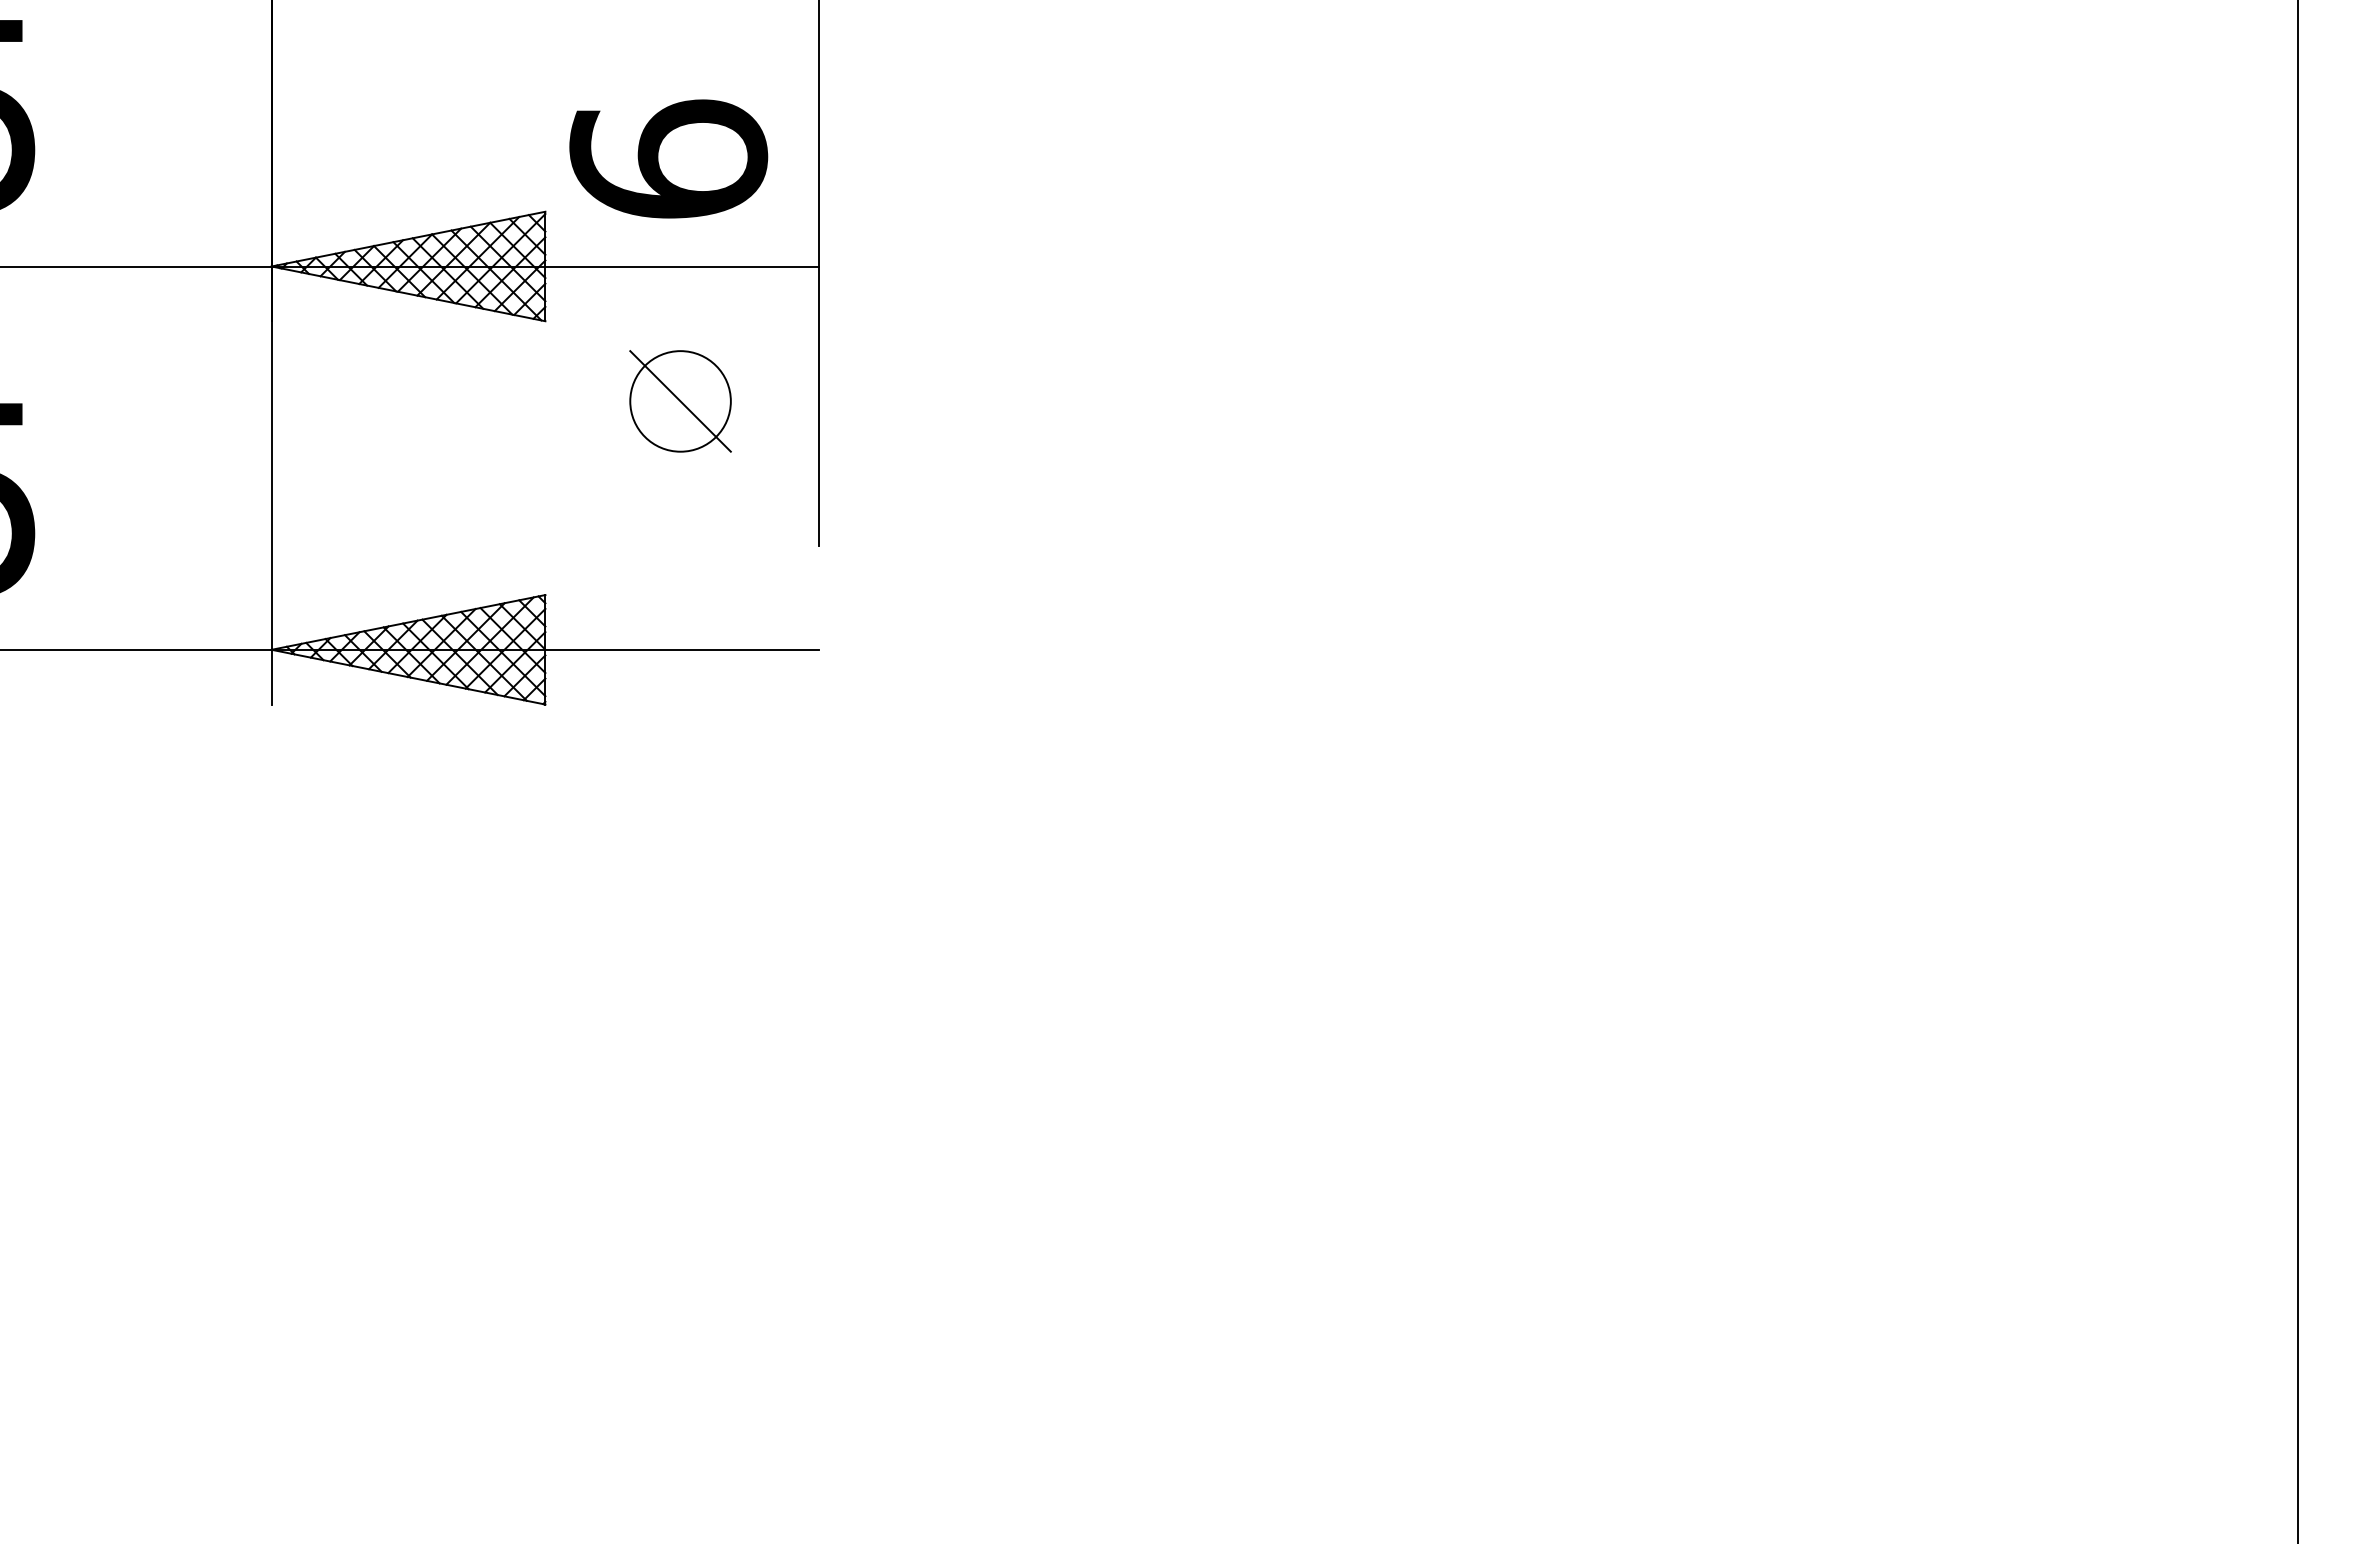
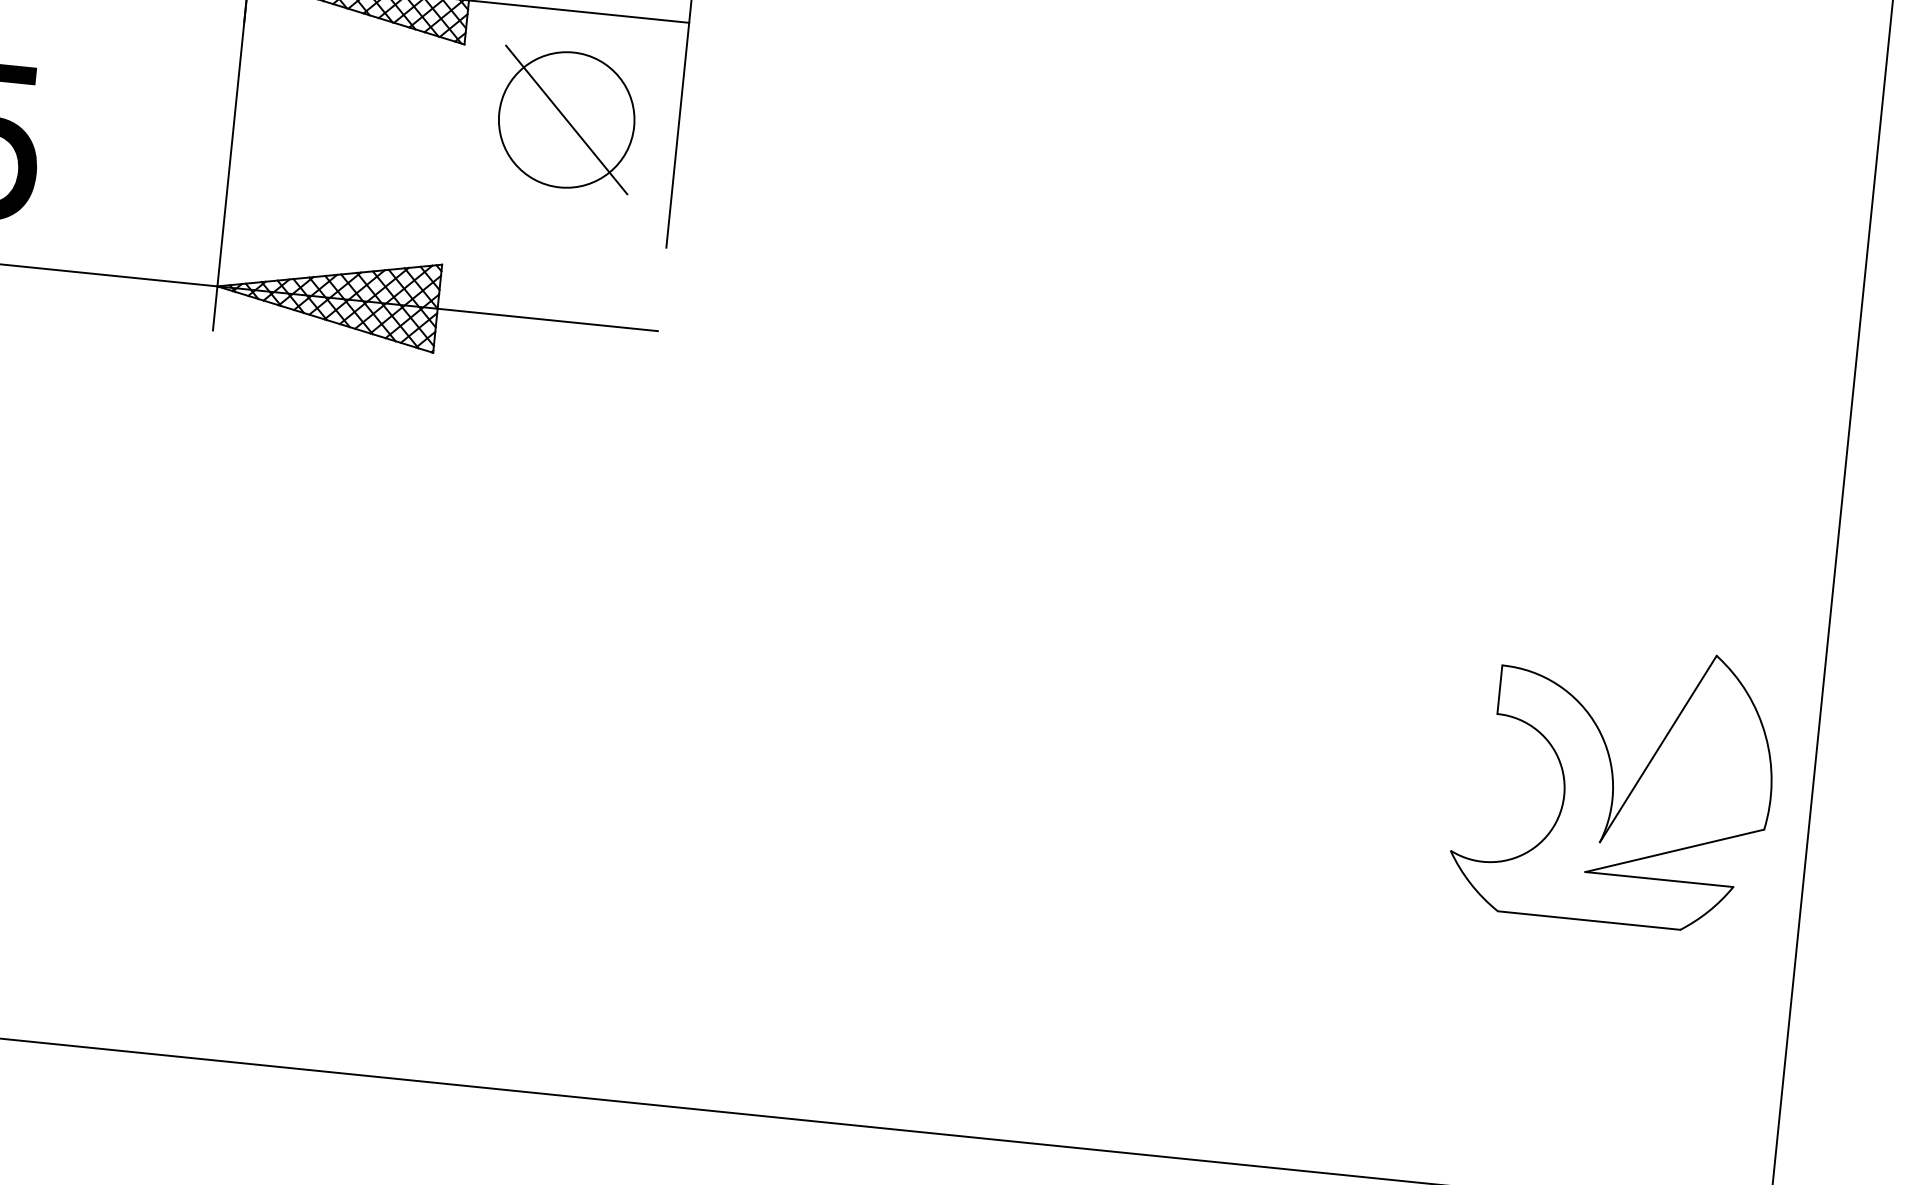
part: (680, 401) -> (566, 120), size x1.67
part: (2053, 1087) -> (1614, 784), added

